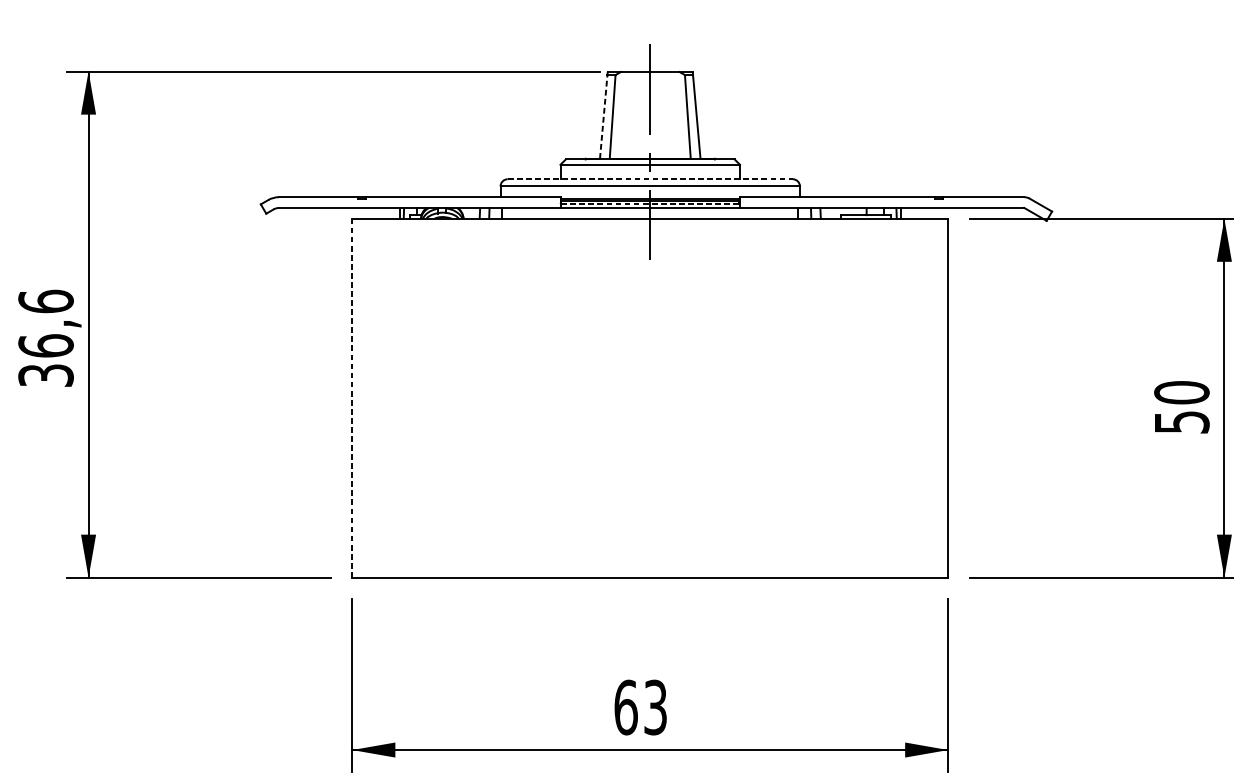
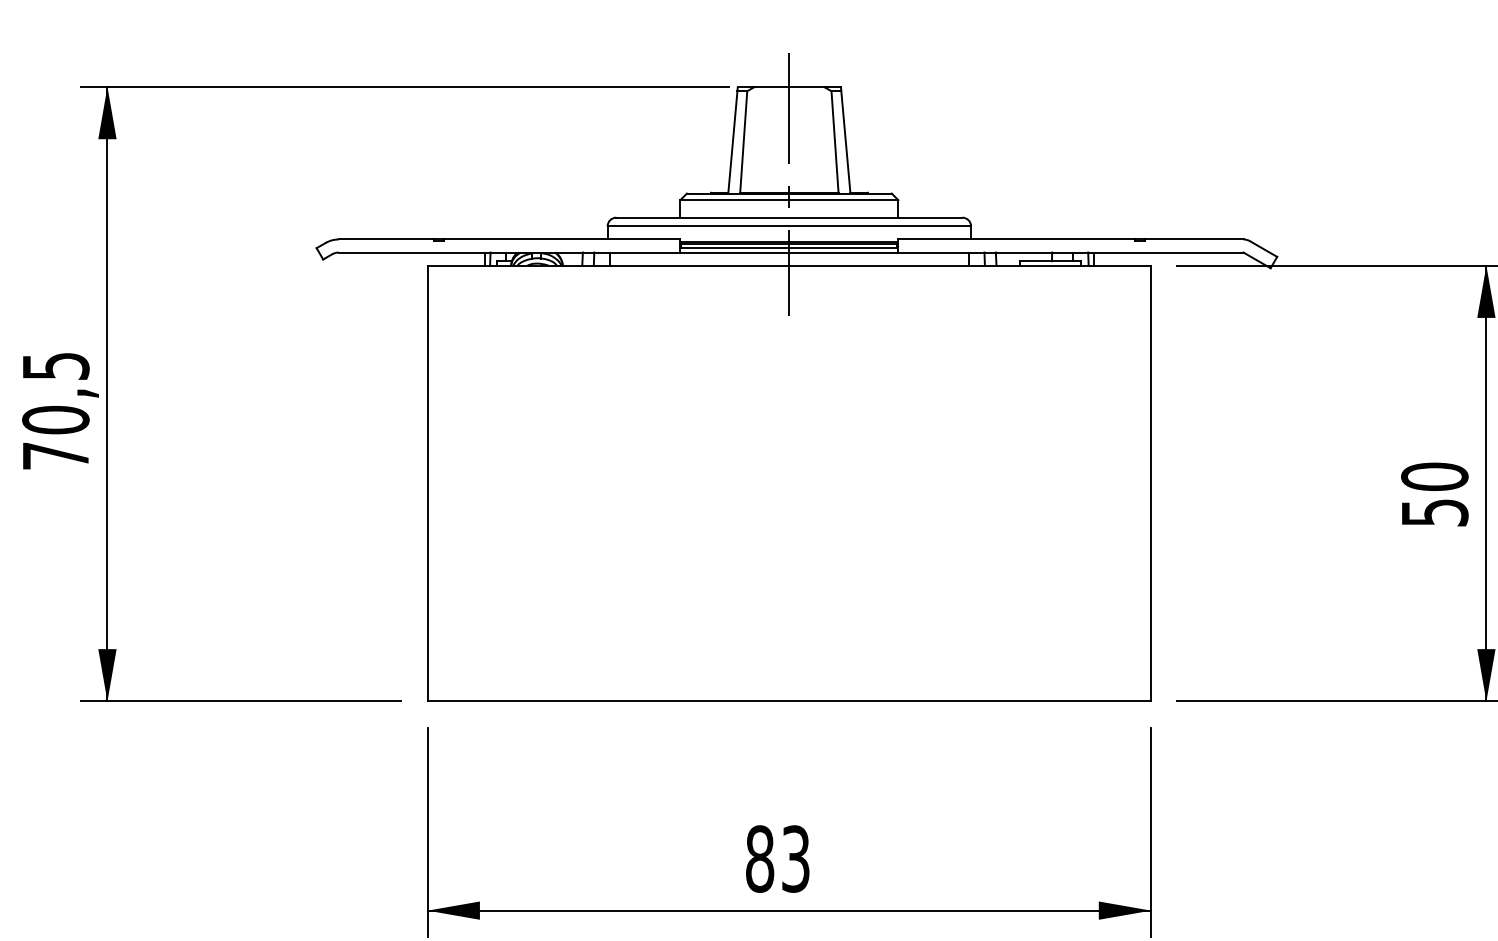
line: (603, 117) -> (732, 142), dashed -> solid
line: (650, 179) -> (789, 217), dashed -> solid
line: (650, 204) -> (789, 248), dashed -> solid
text: (45, 338) -> (55, 410), 36,6 -> 70,5
line: (352, 398) -> (427, 483), dashed -> solid
text: (626, 707) -> (760, 858), 63 -> 83

